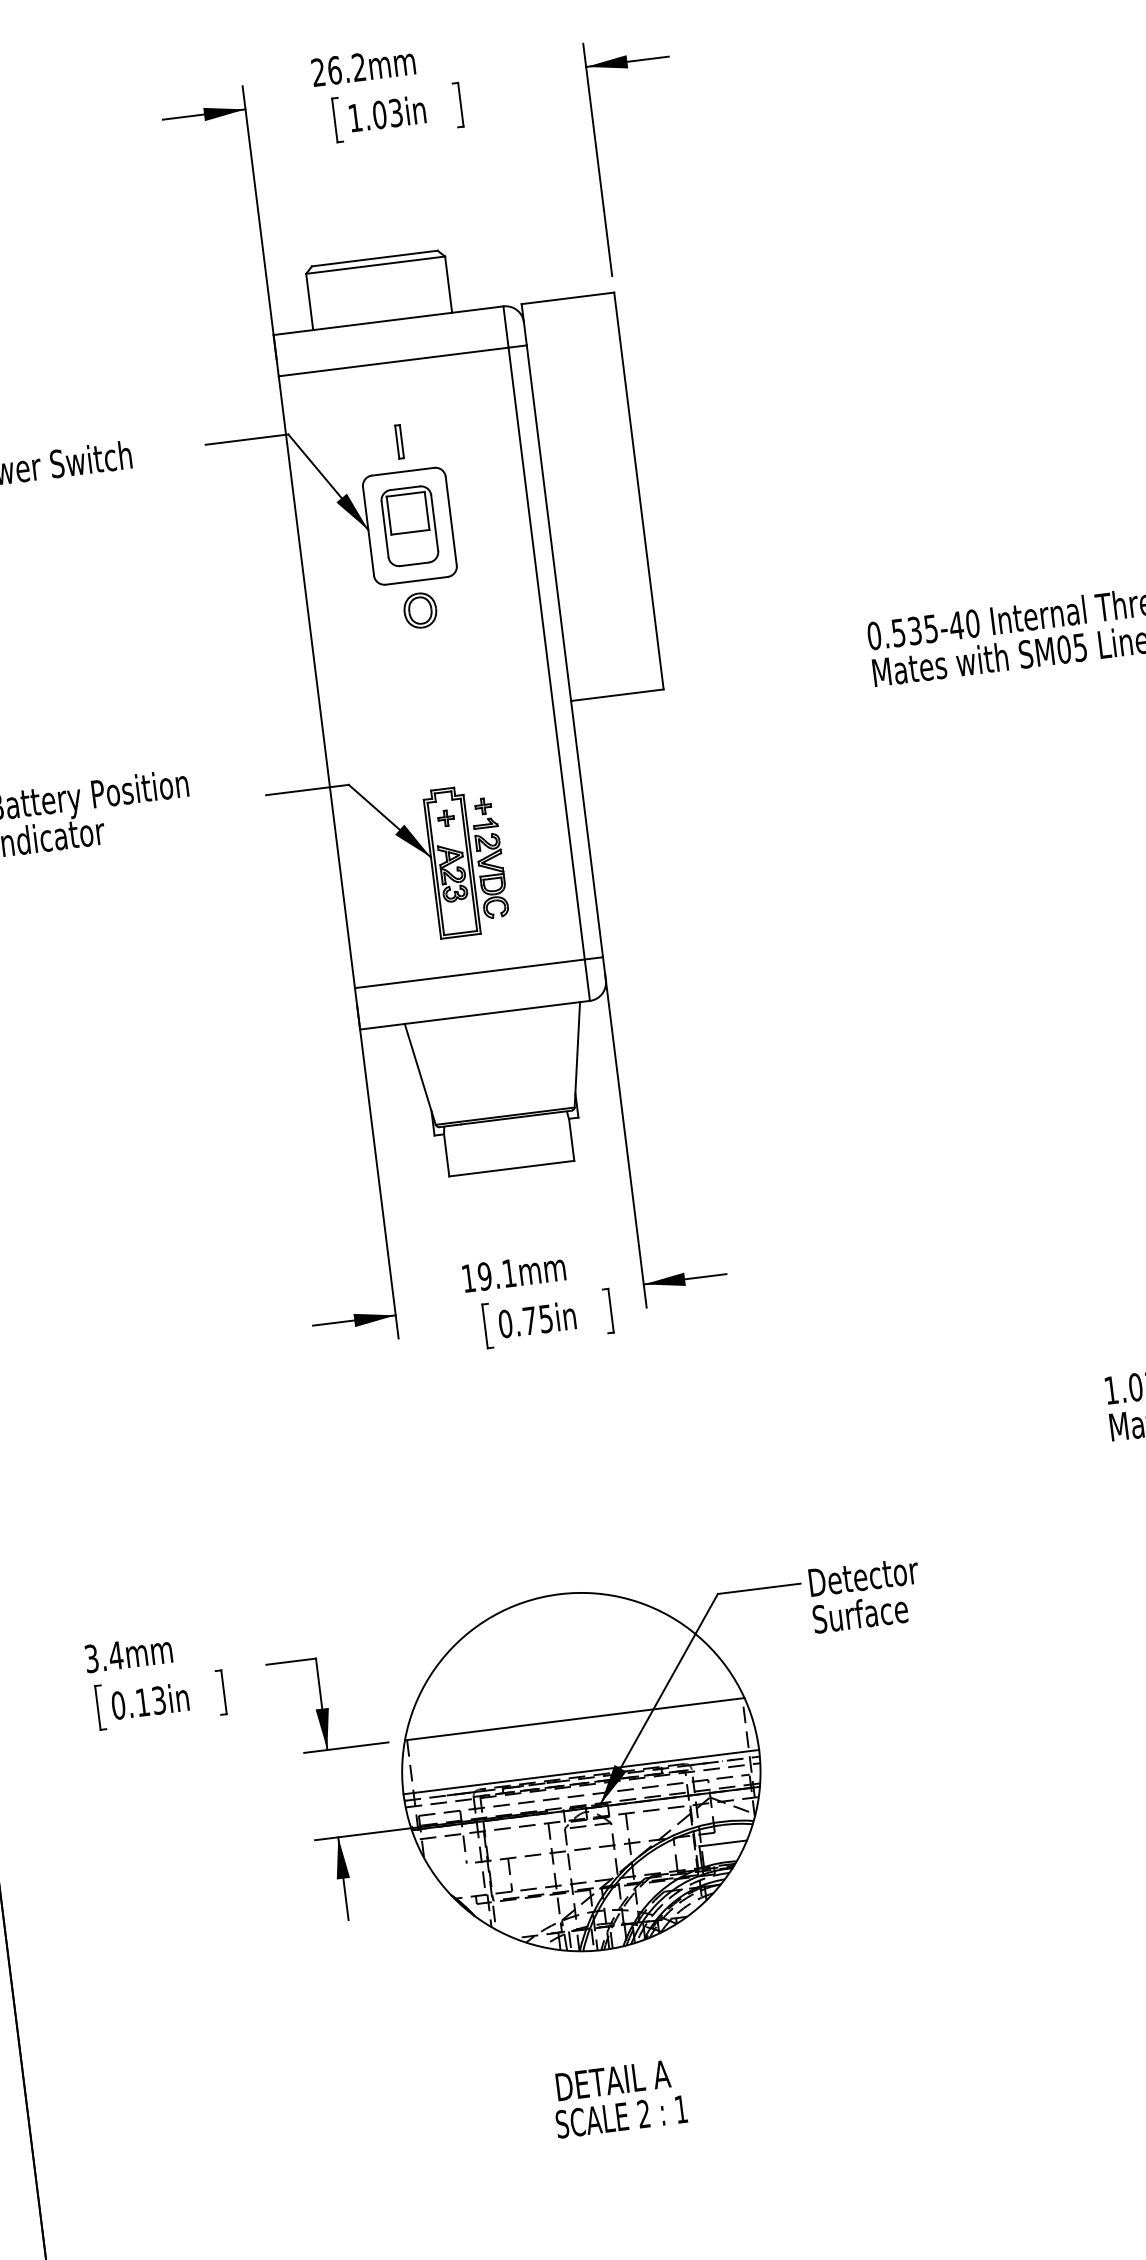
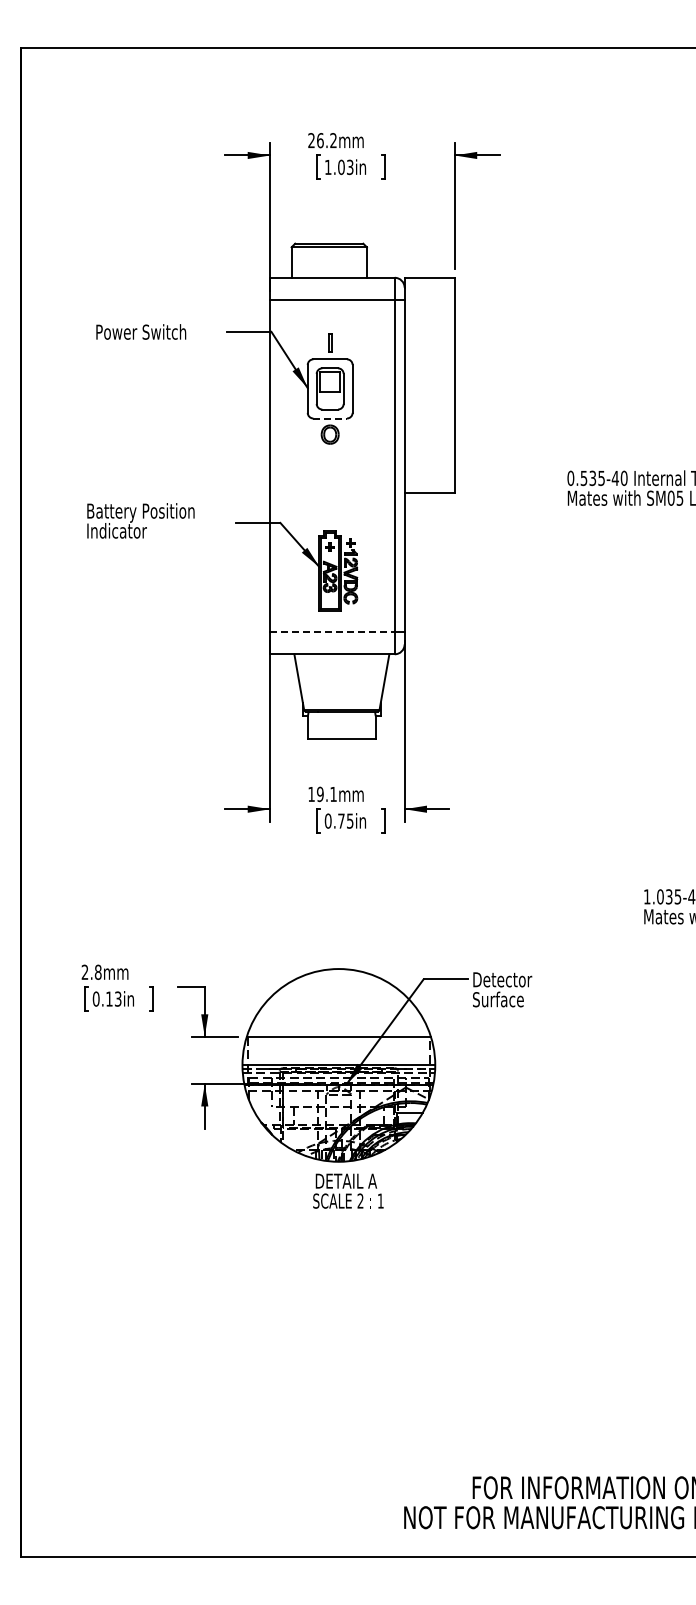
line: (417, 580) -> (330, 418), solid -> dashed
line: (469, 973) -> (332, 631), solid -> dashed
text: (103, 1655) -> (91, 971), 3.4mm -> 2.8mm
text: (619, 2097) -> (348, 1190), moved

